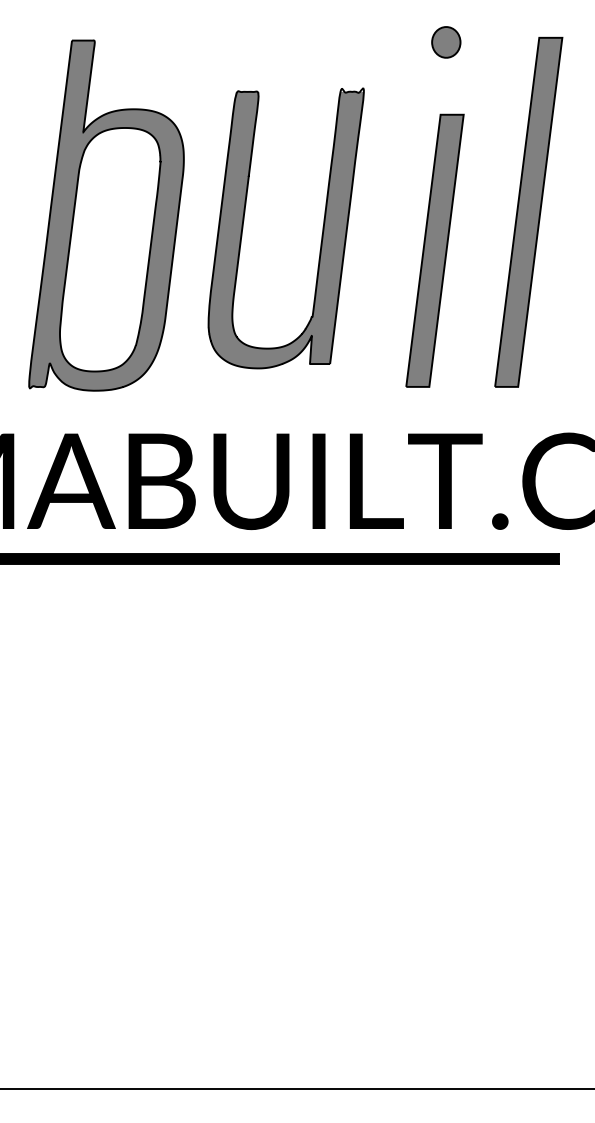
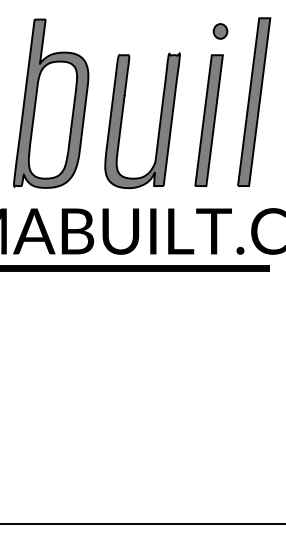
part: (446, 42) -> (220, 31), moved
part: (321, 227) -> (159, 120), moved

